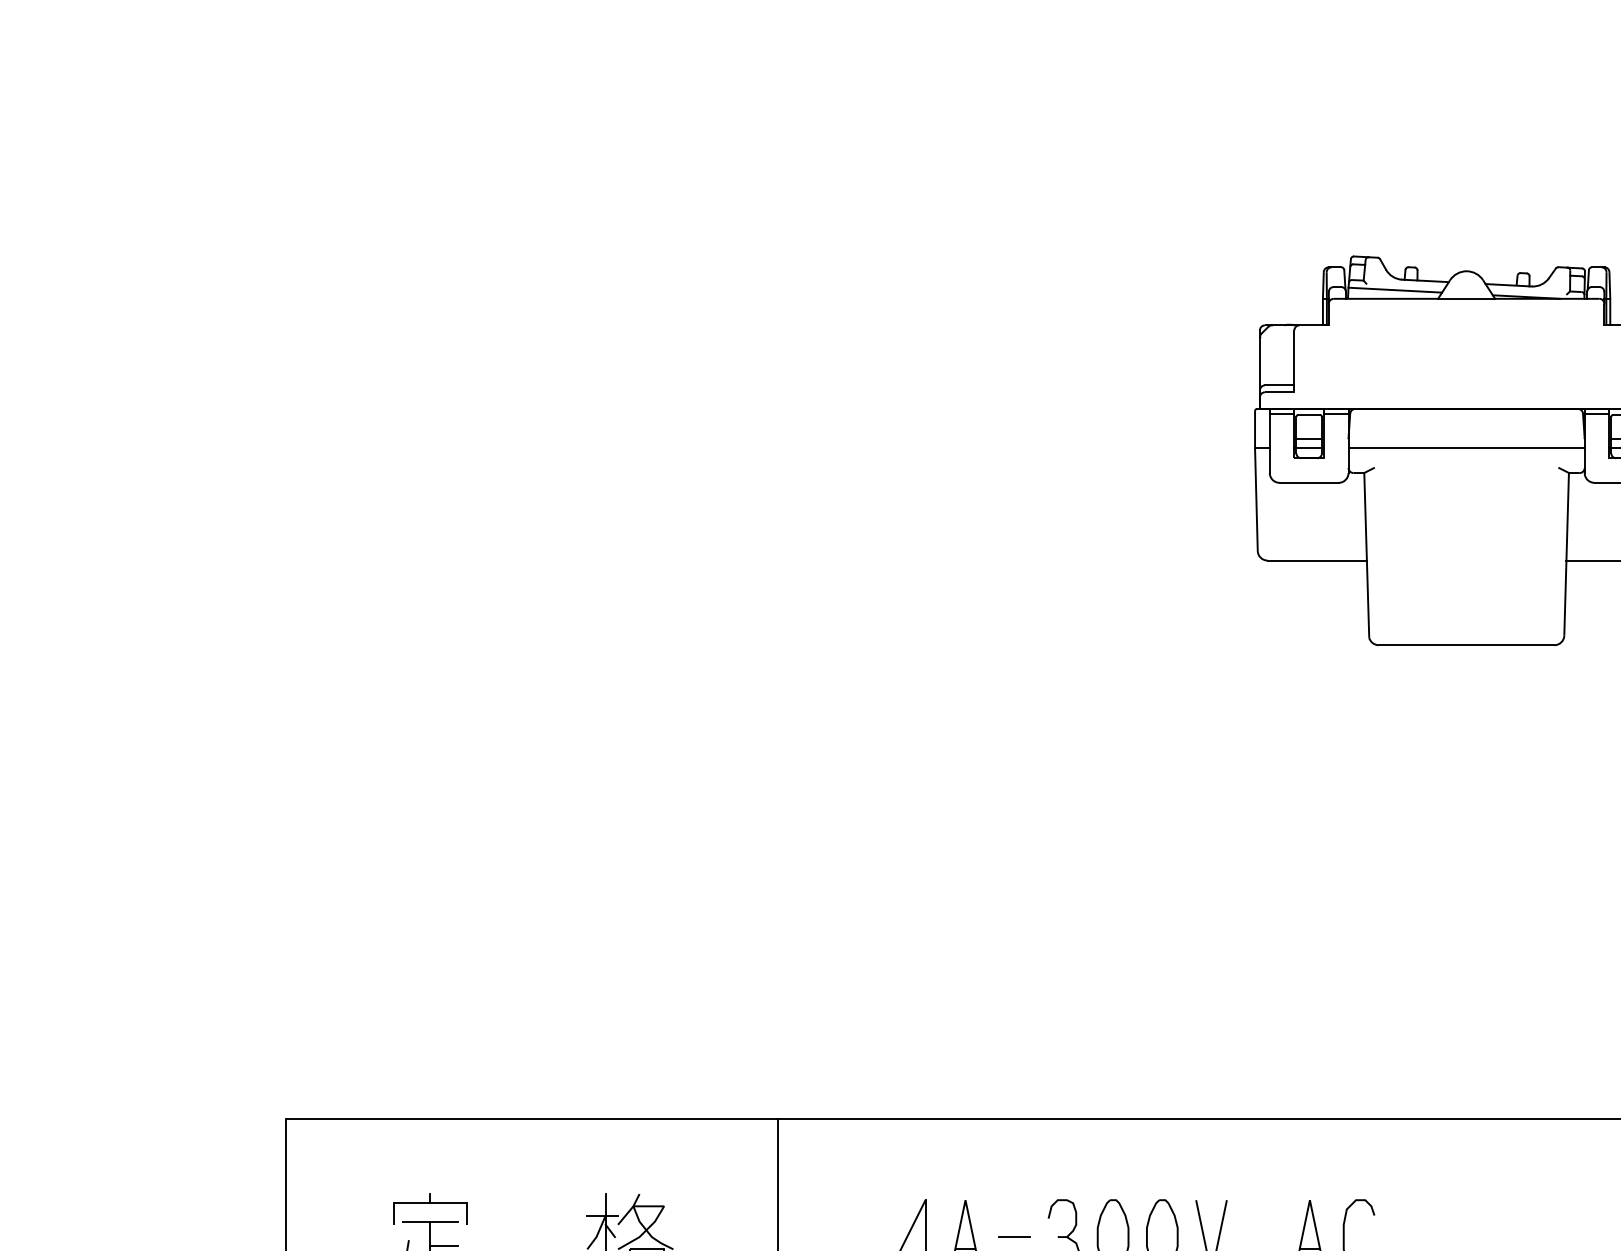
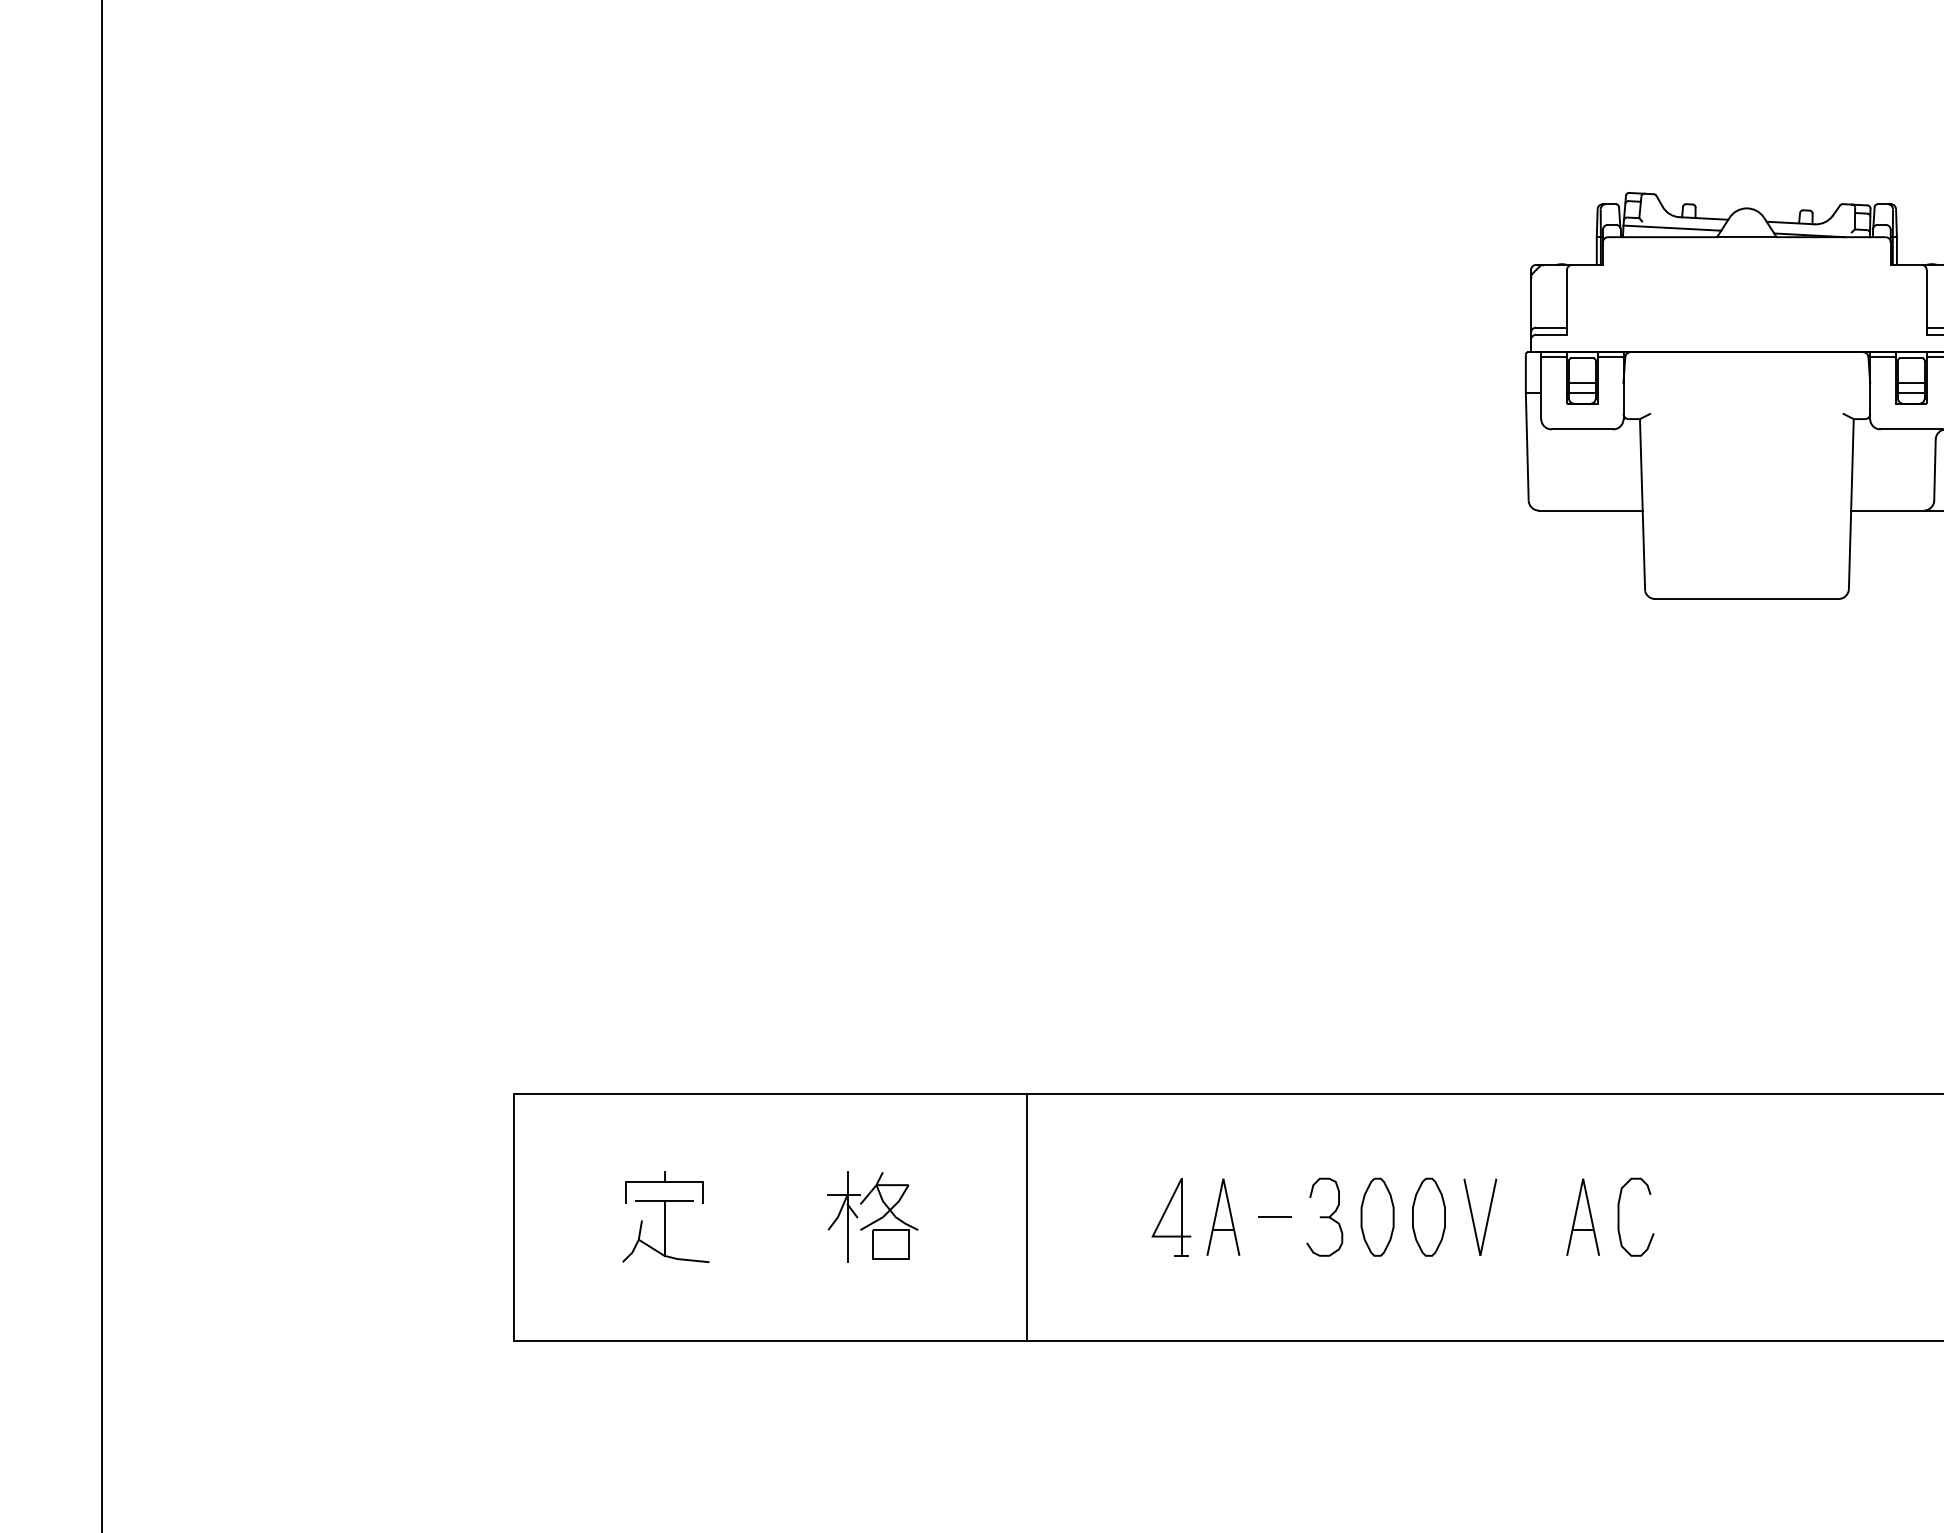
line: (1466, 448) -> (1746, 393), removed
line: (443, 1245) -> (678, 1226), removed

